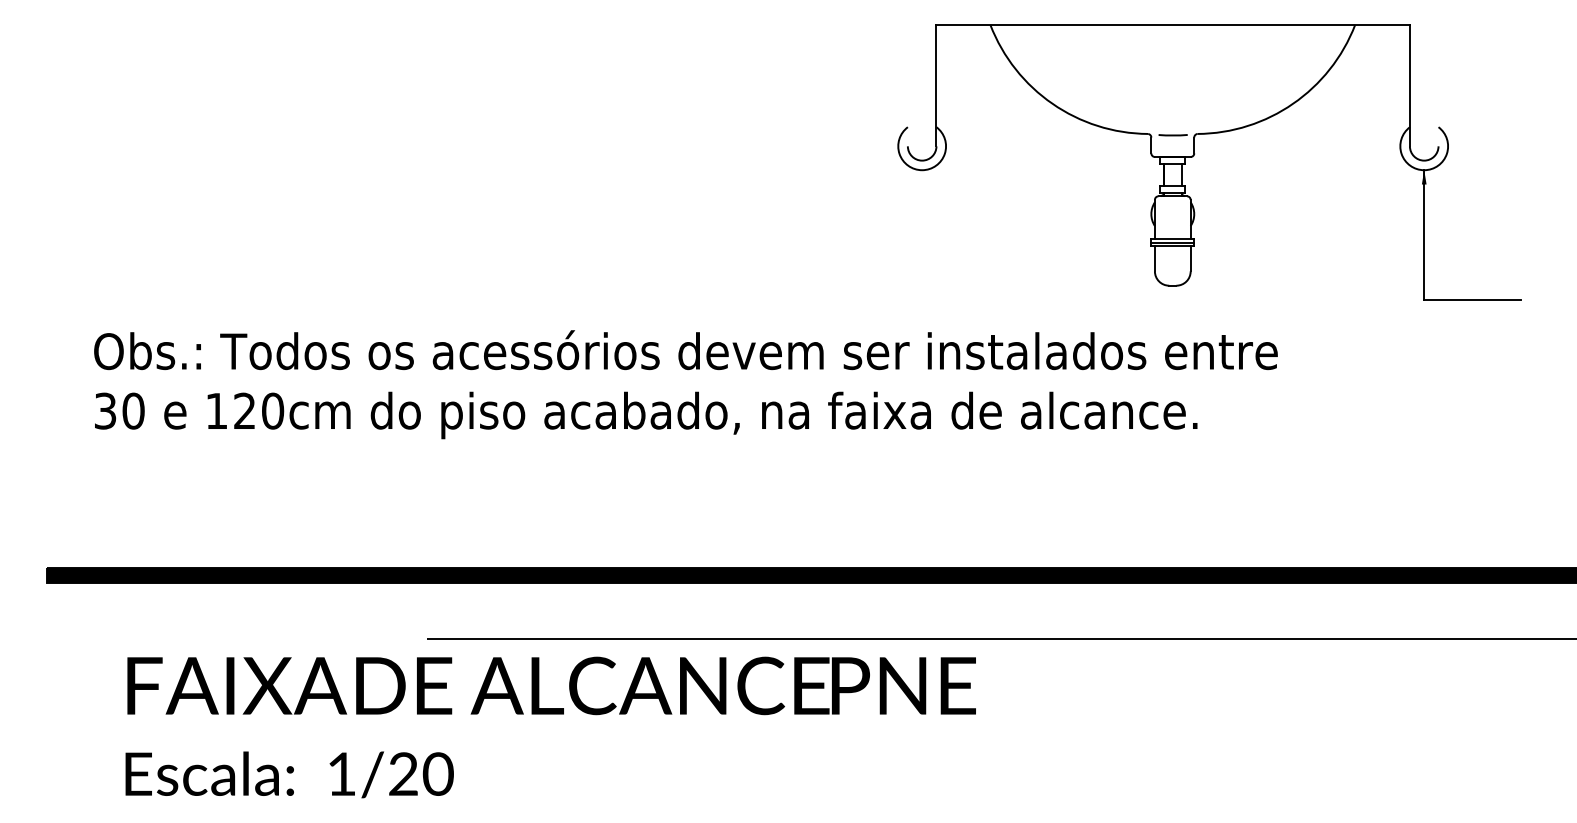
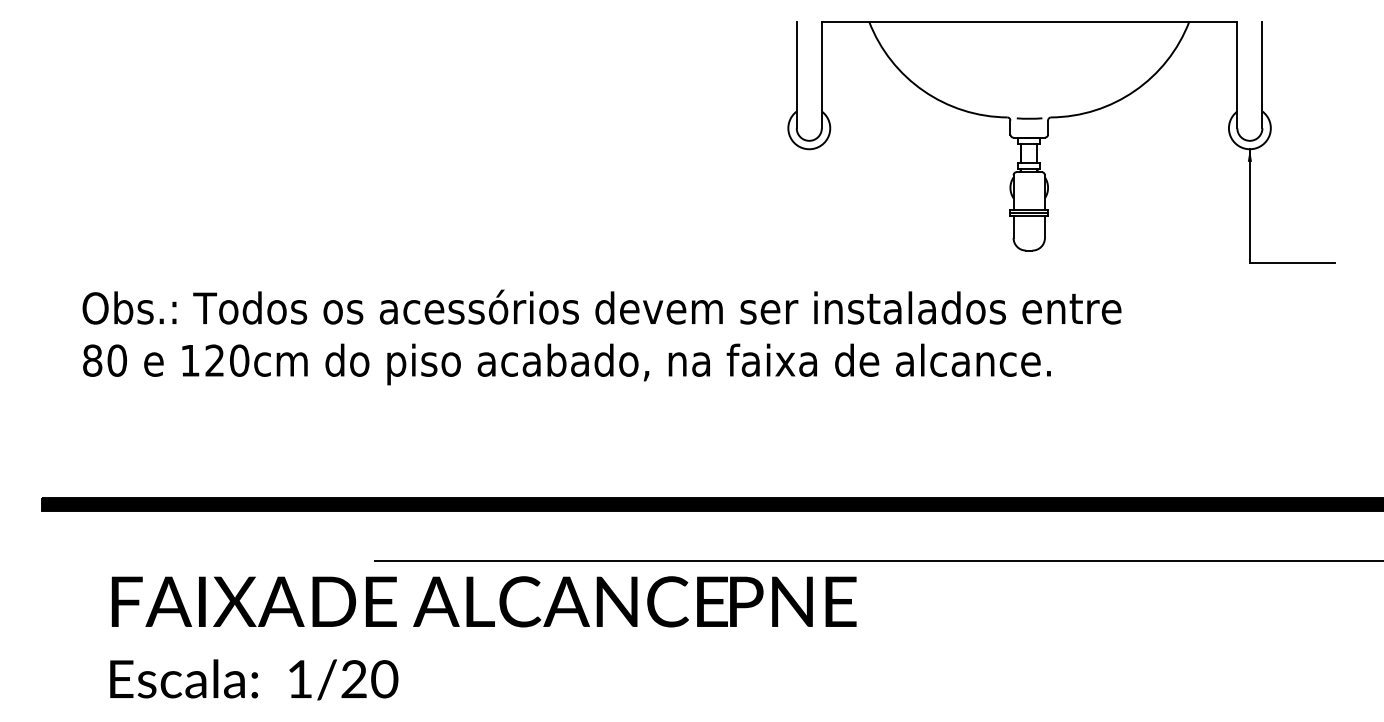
line: (907, 85) -> (796, 74), added
line: (1438, 85) -> (1262, 74), added
text: (105, 410) -> (92, 360), 30 -> 80

